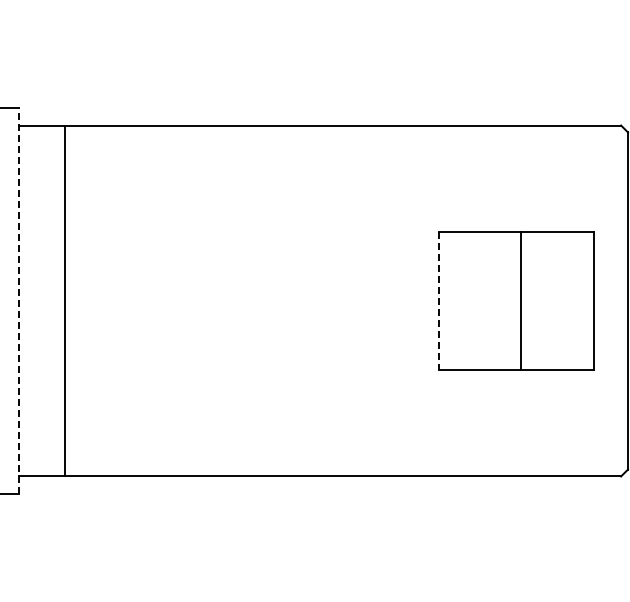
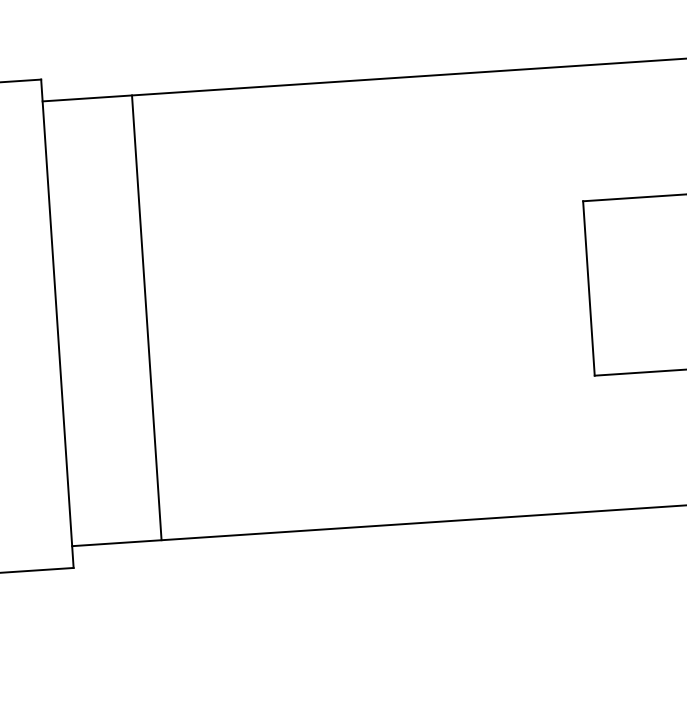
line: (64, 300) -> (146, 317), moved
line: (19, 301) -> (57, 324), dashed -> solid
line: (438, 301) -> (588, 289), dashed -> solid

